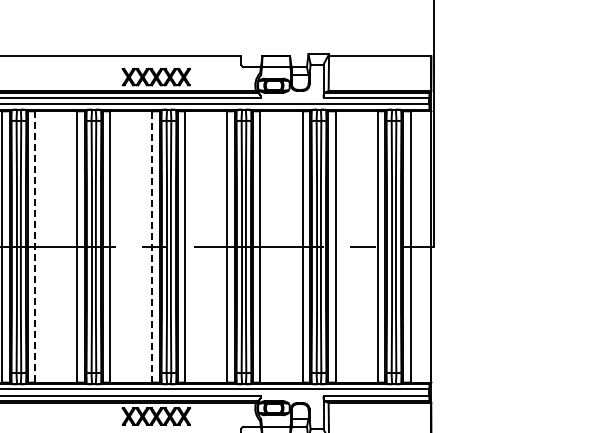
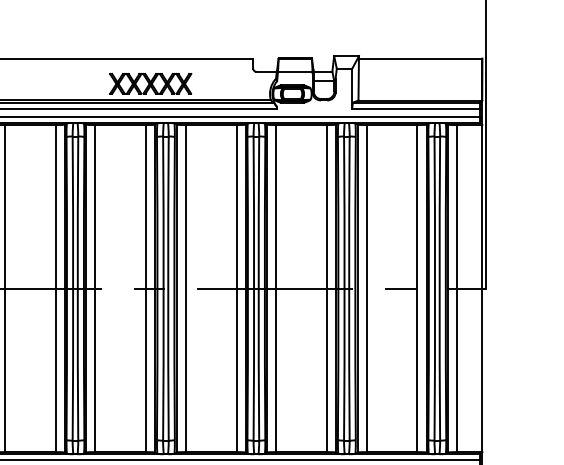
line: (35, 246) -> (4, 288), dashed -> solid
line: (152, 246) -> (146, 288), dashed -> solid

